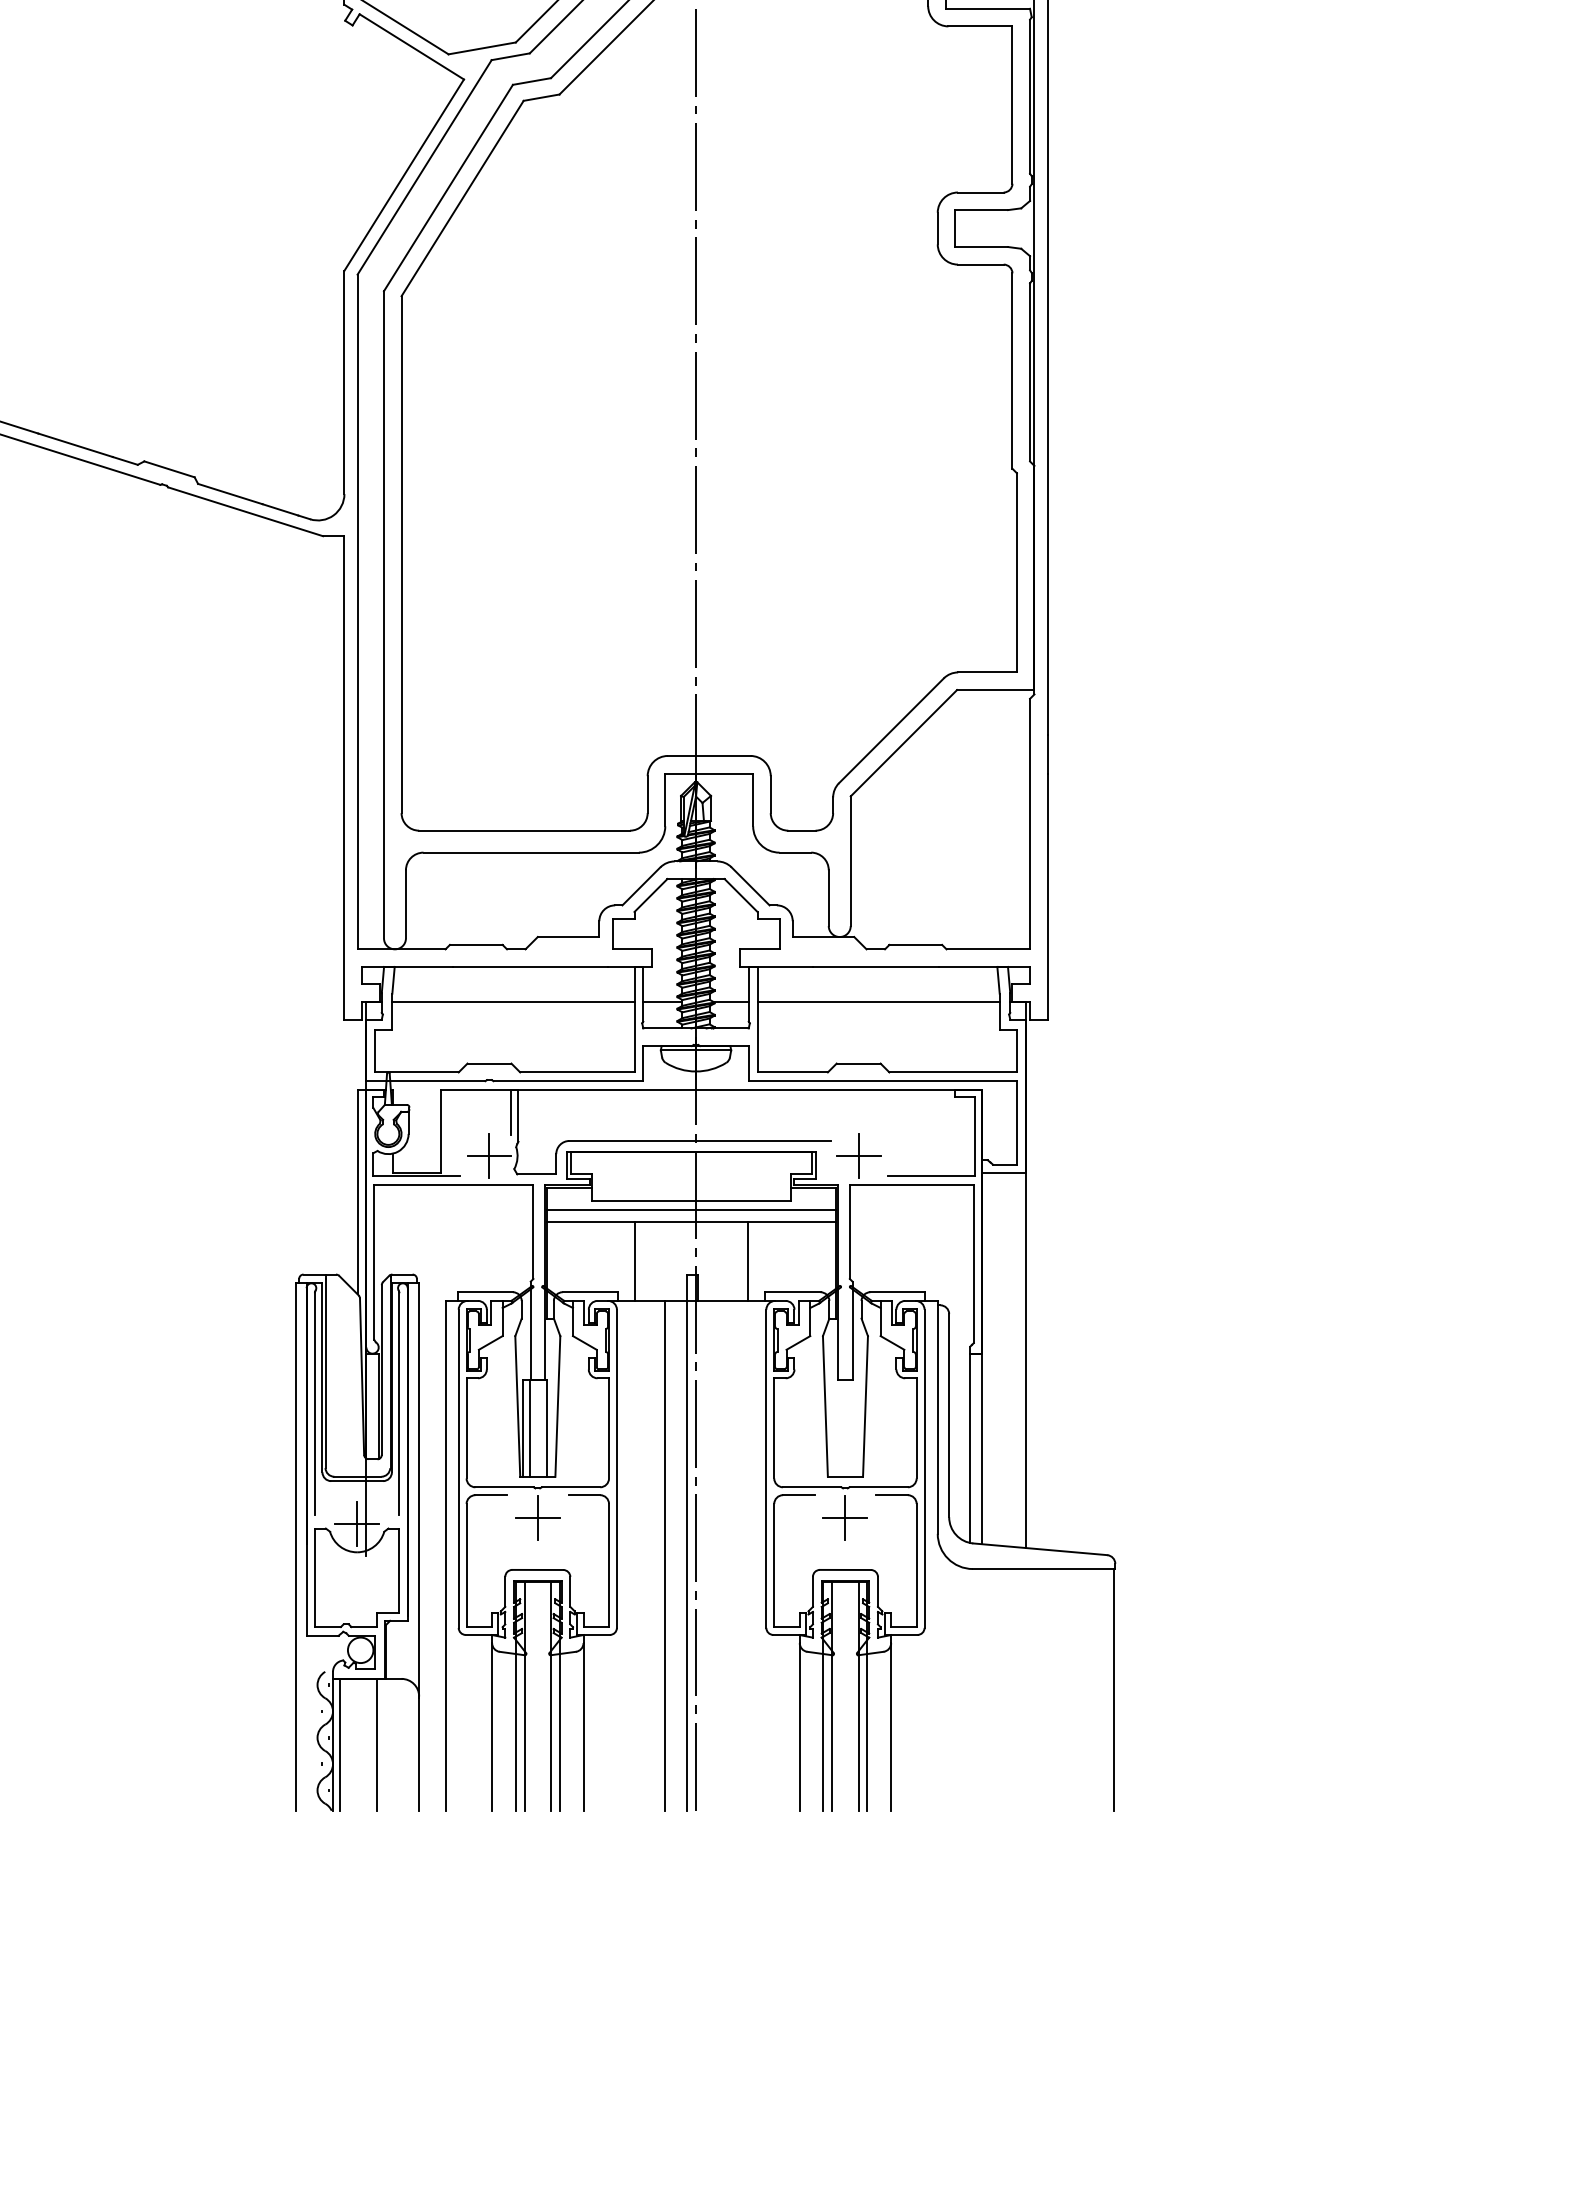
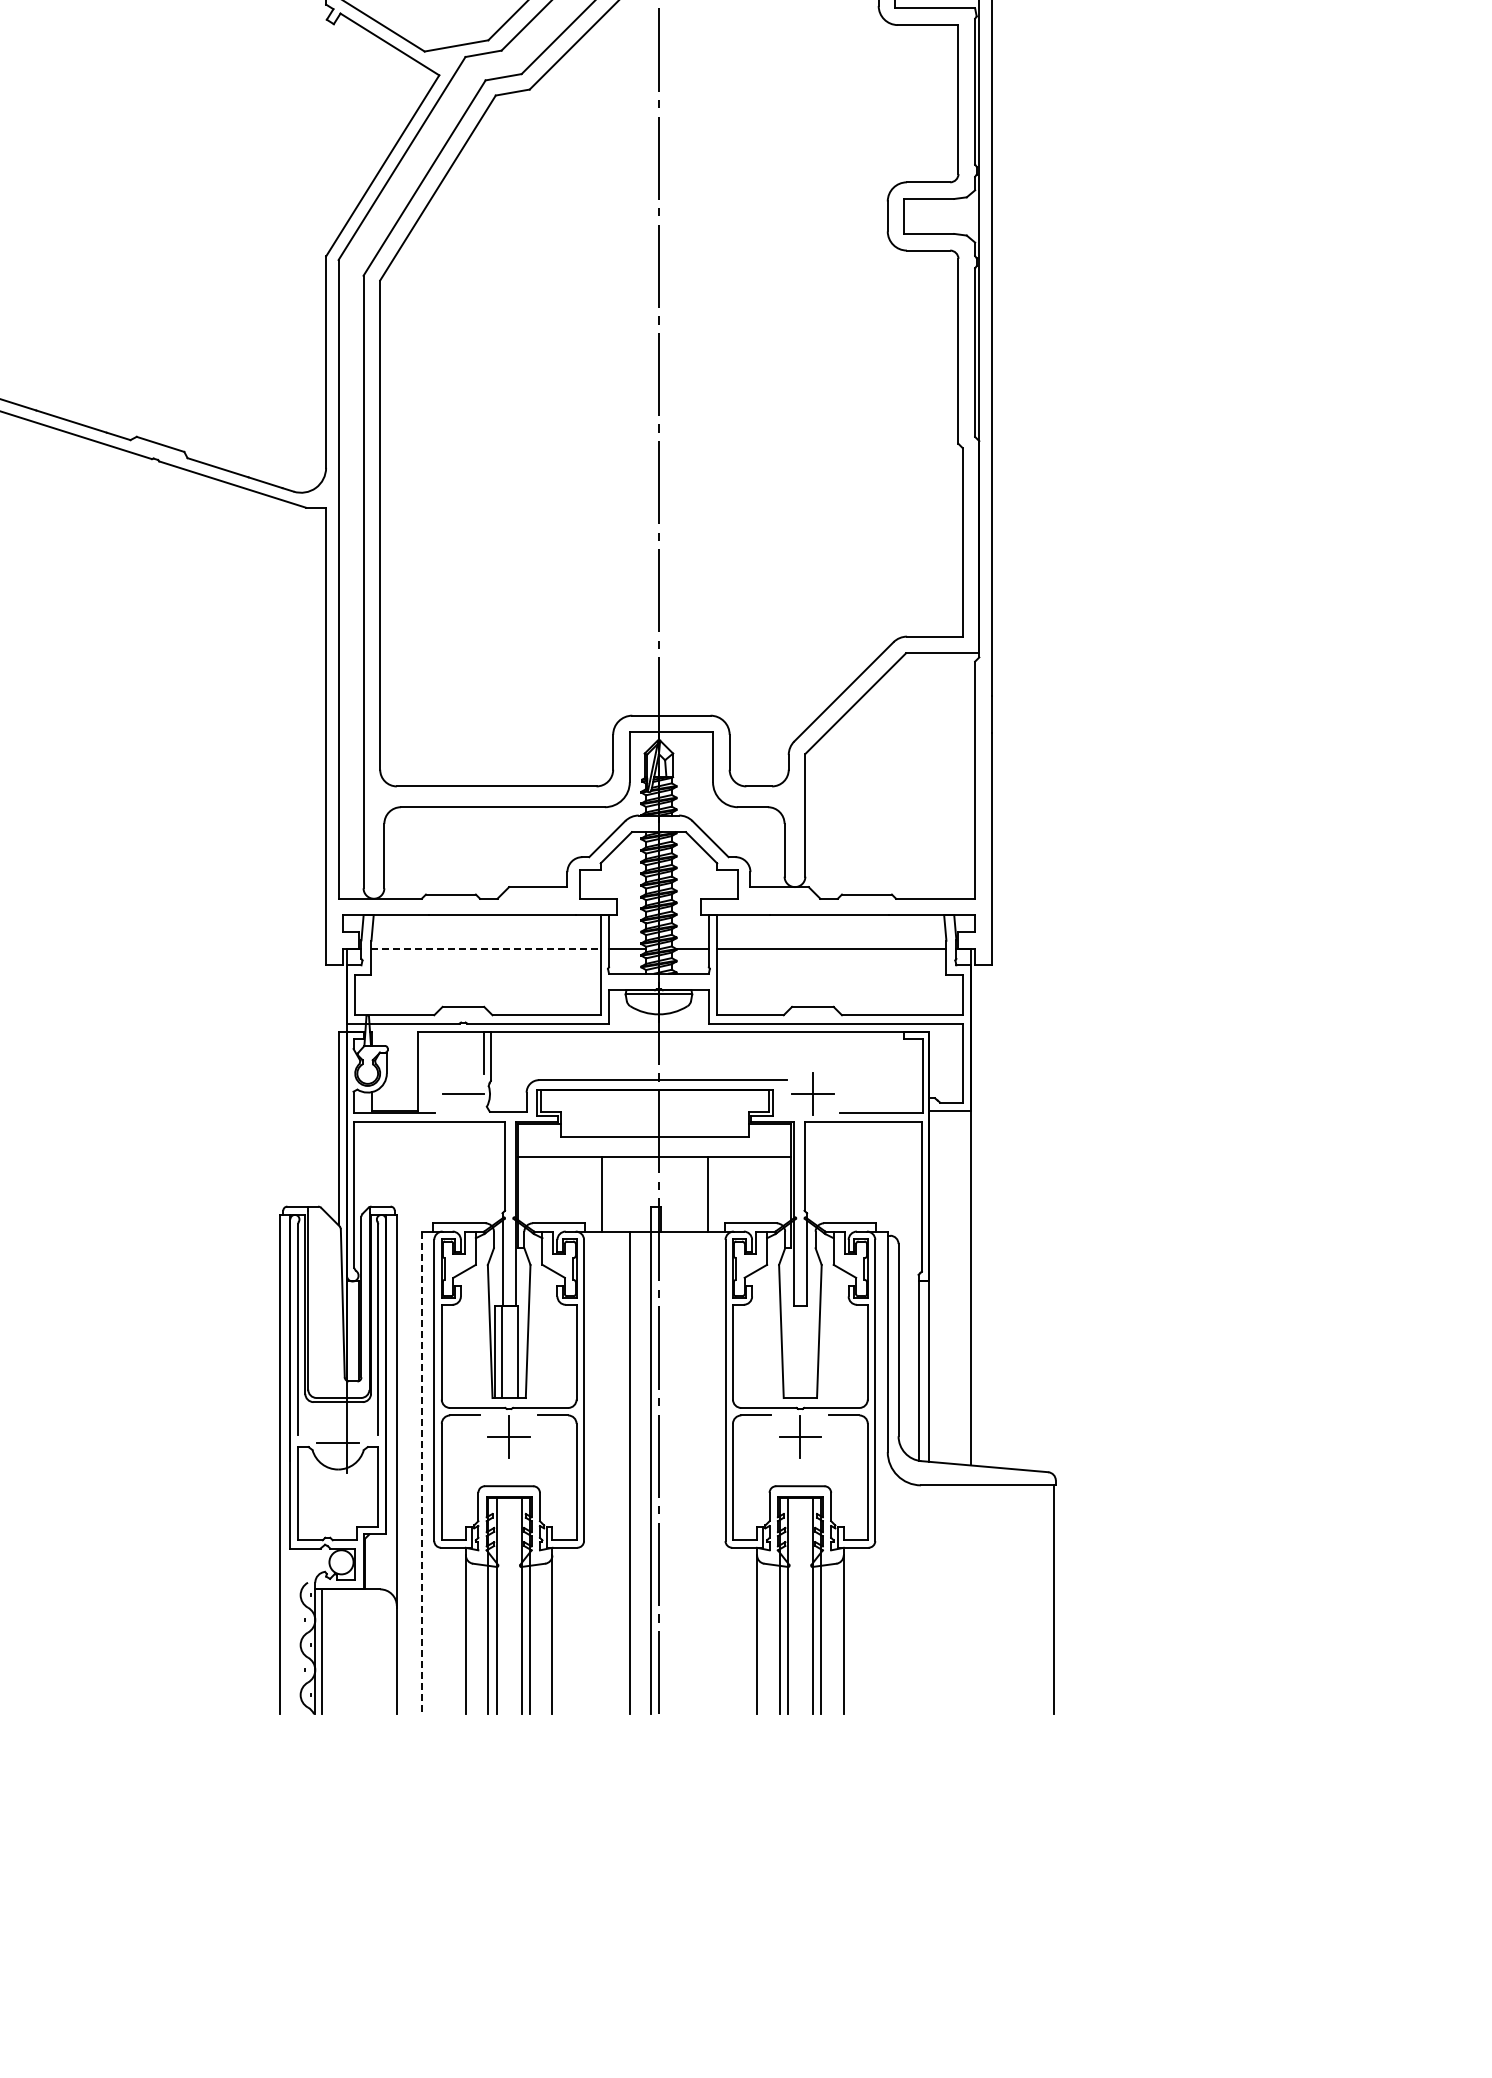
line: (513, 1001) -> (486, 948), solid -> dashed
line: (489, 1156) -> (463, 1094), removed
line: (691, 1210) -> (654, 1145), removed
line: (357, 1523) -> (338, 1442), removed
line: (445, 1556) -> (421, 1473), solid -> dashed
line: (376, 1744) -> (356, 1651), removed

